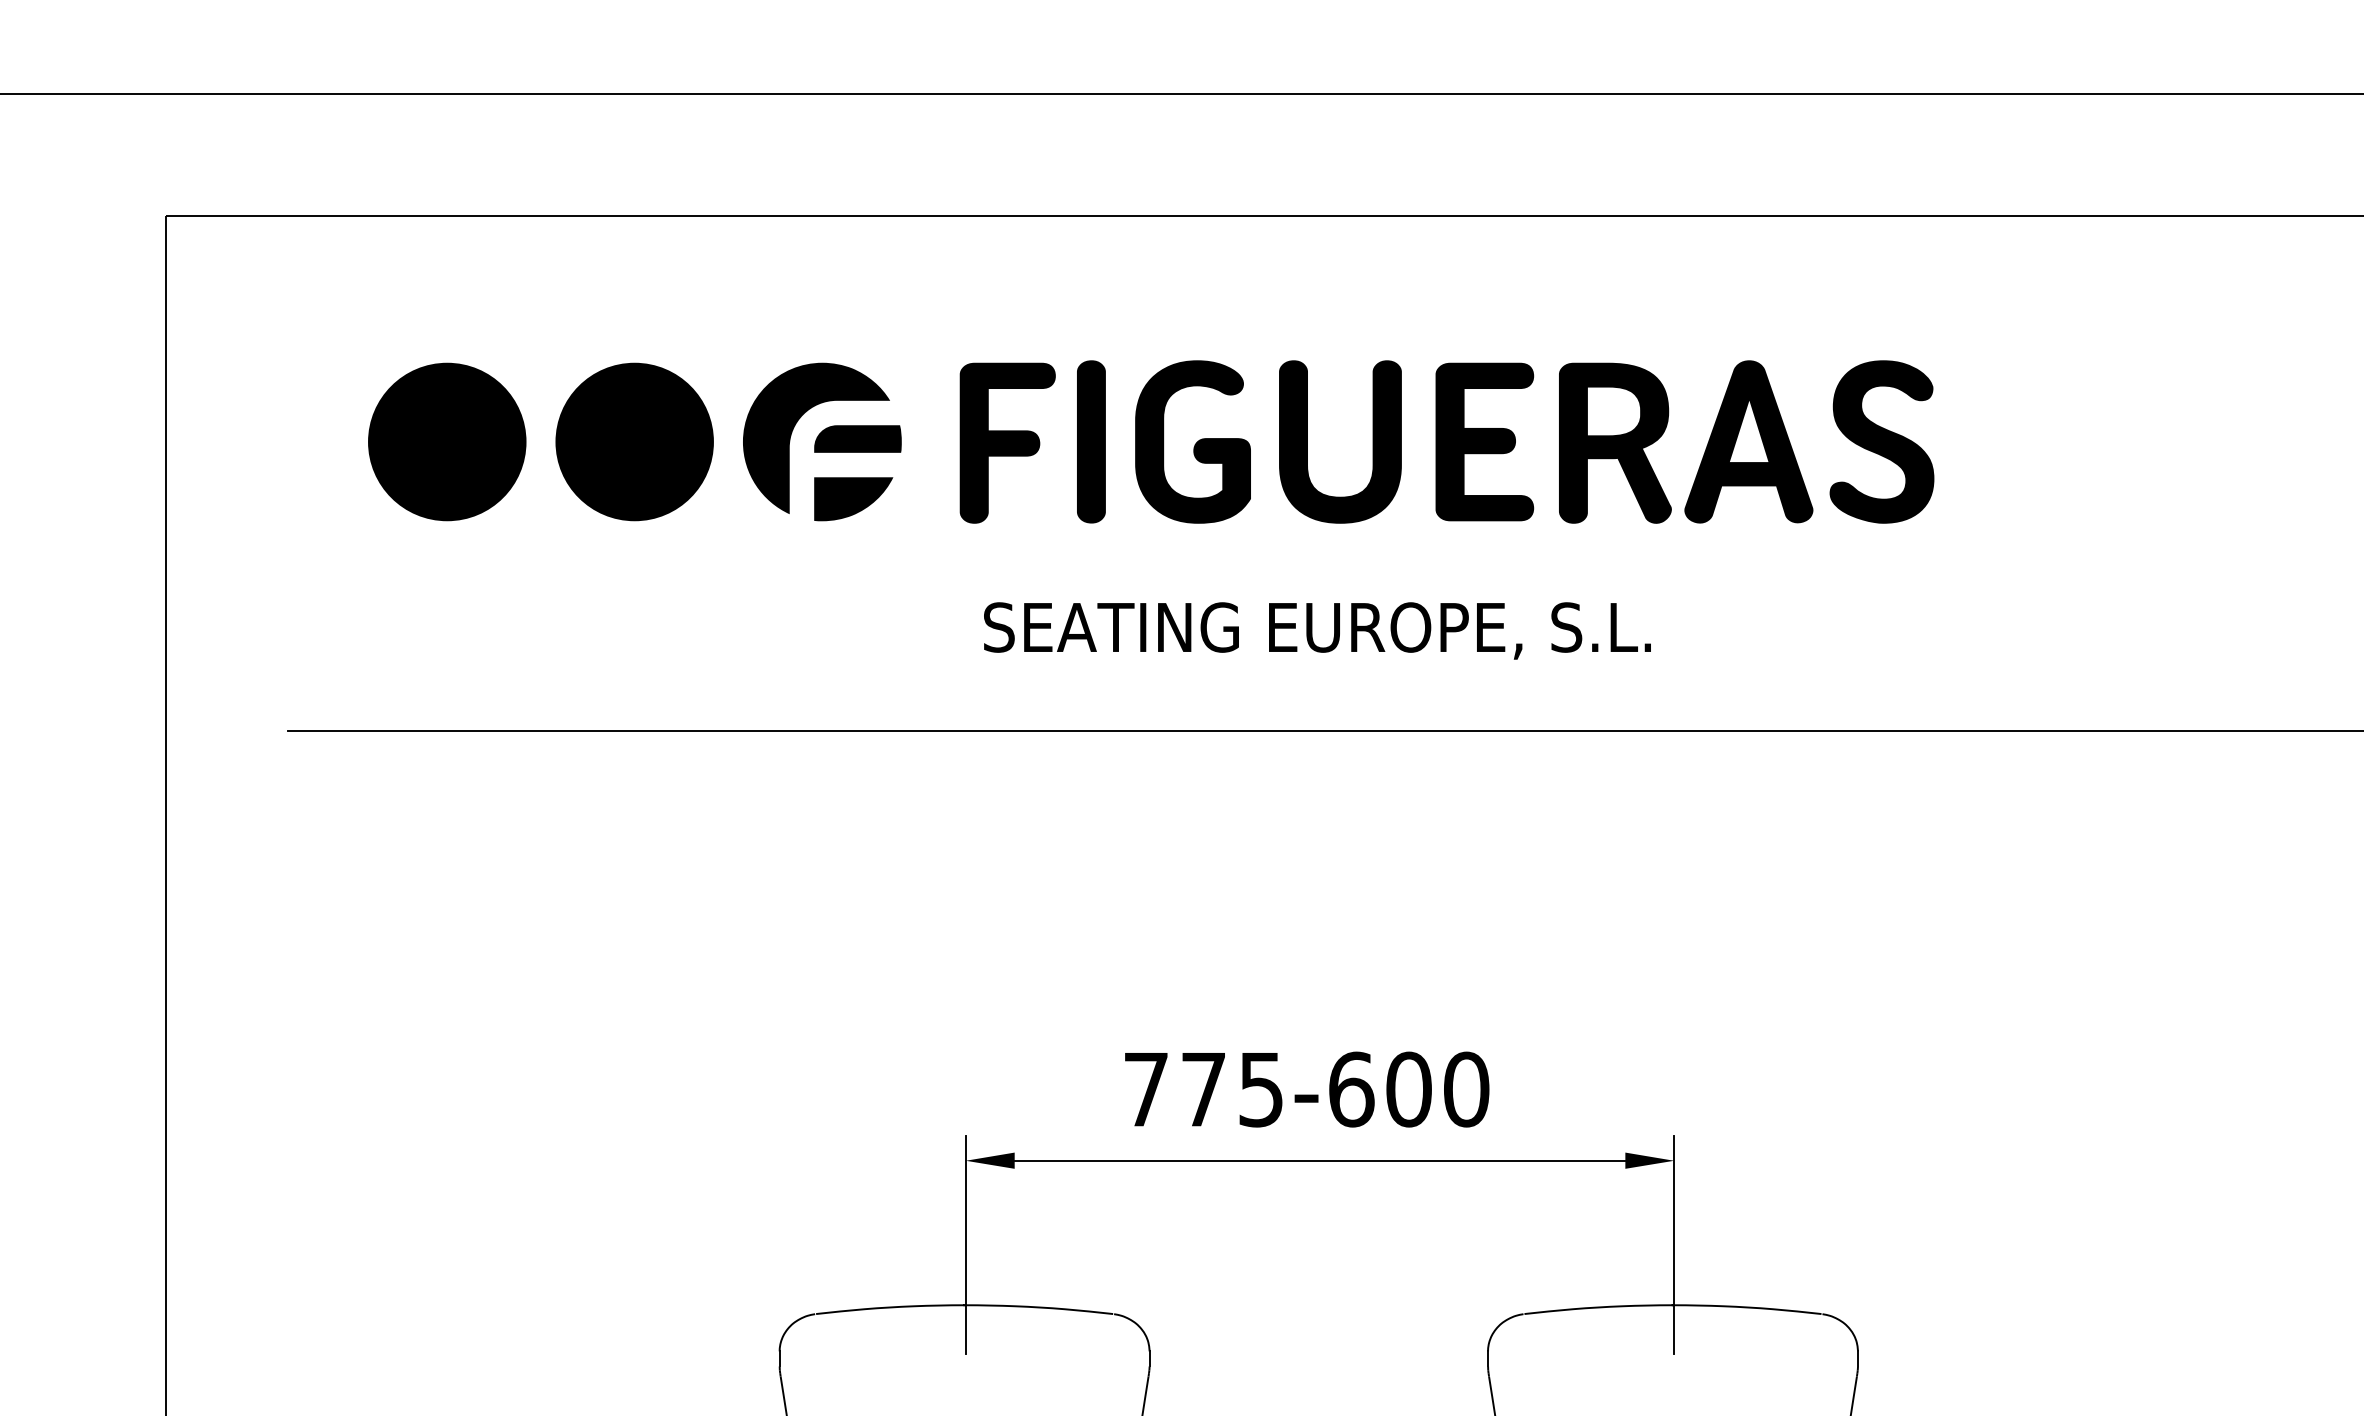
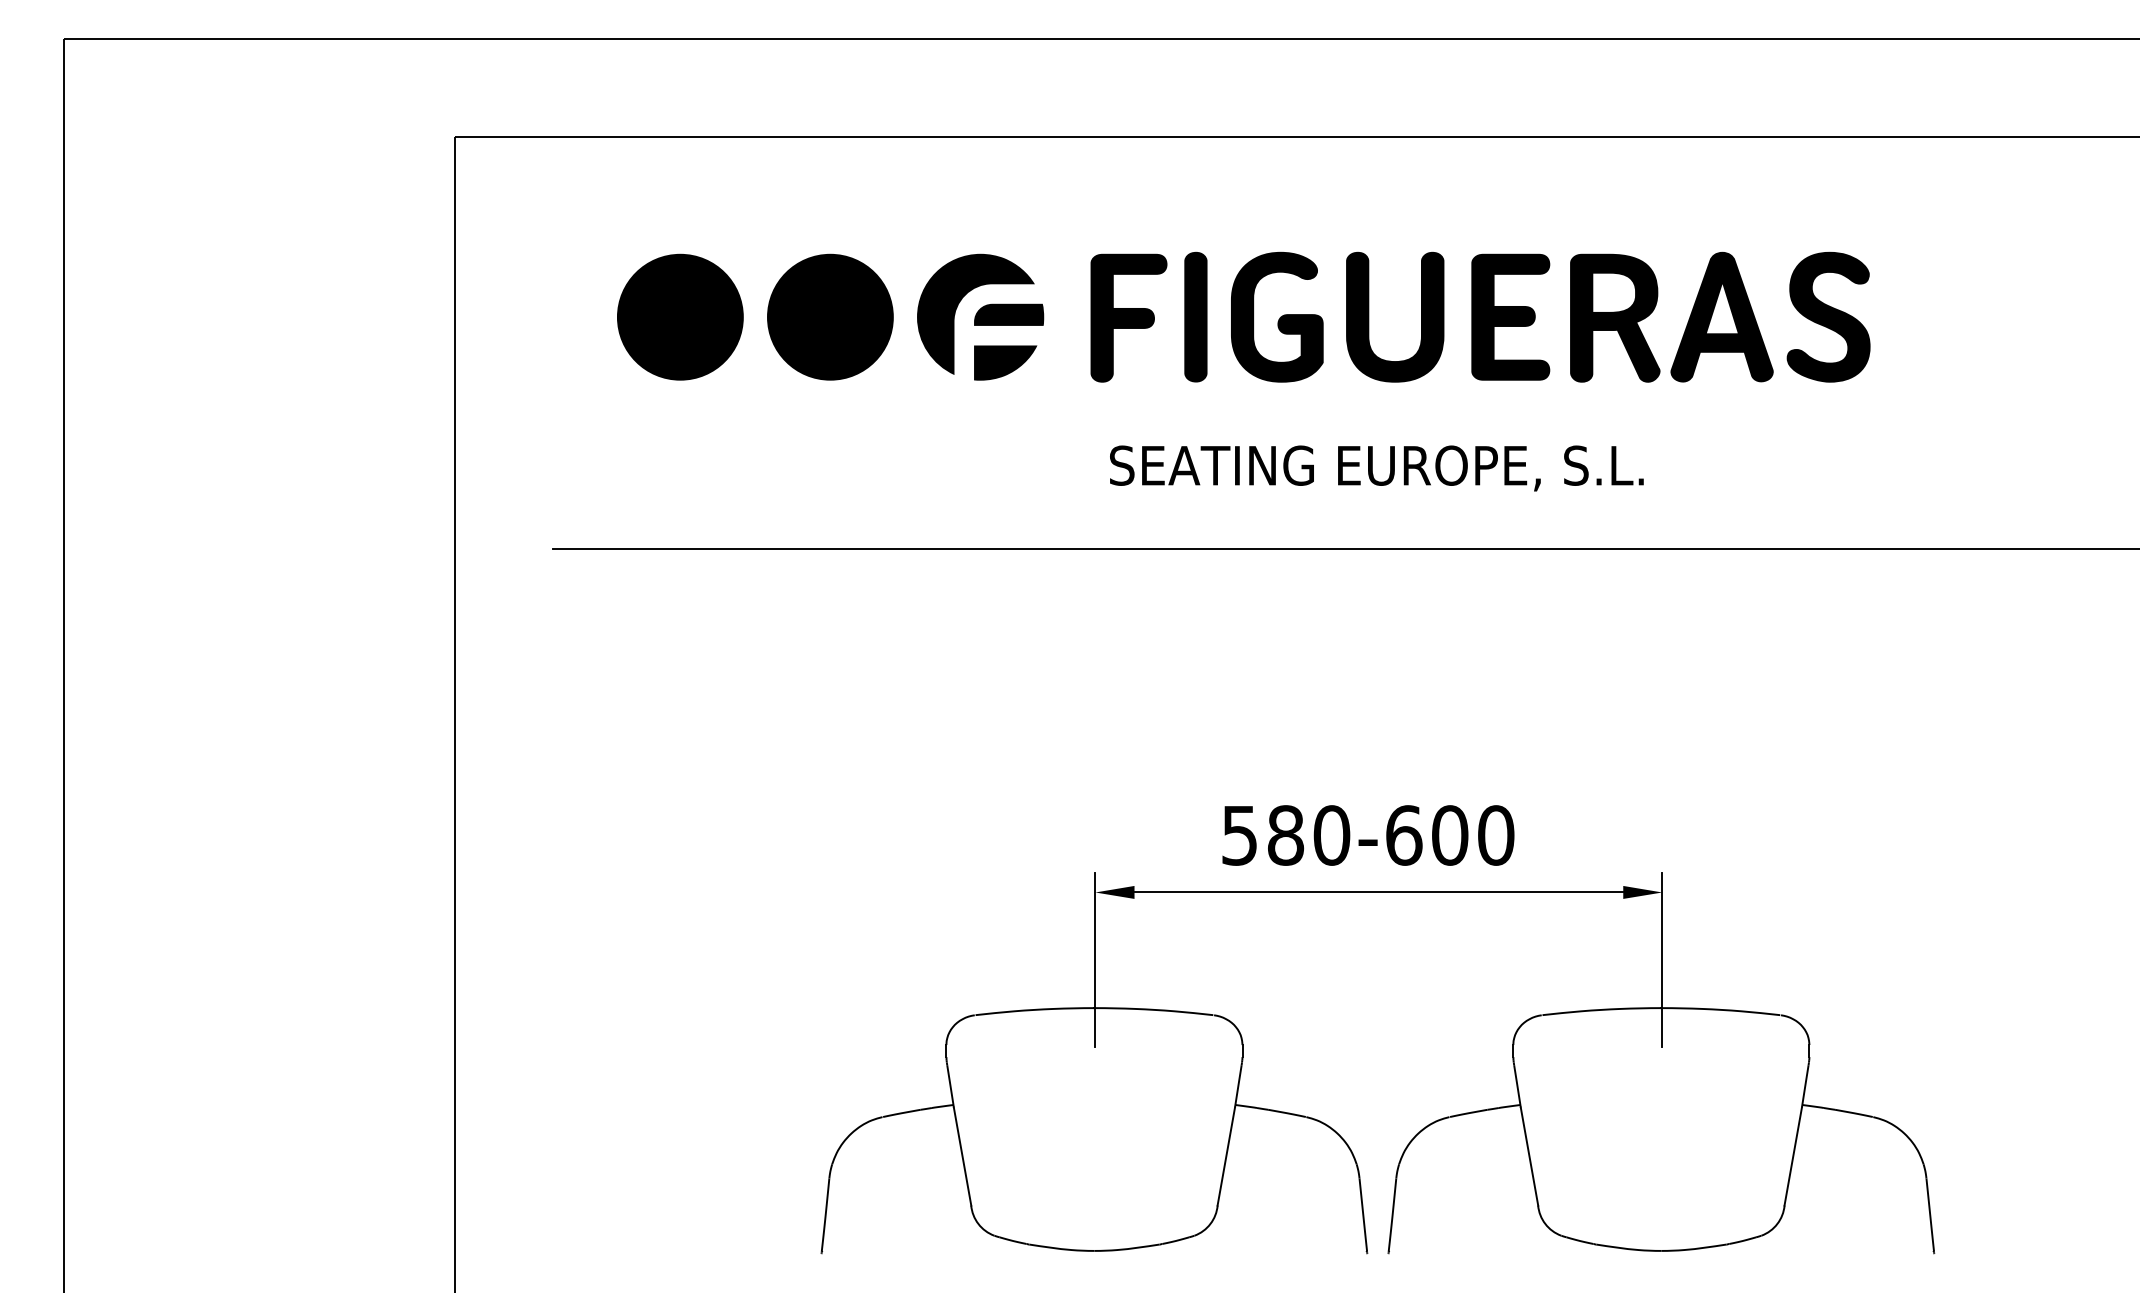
text: (1204, 1089) -> (1286, 835), 775-600 -> 580-600

